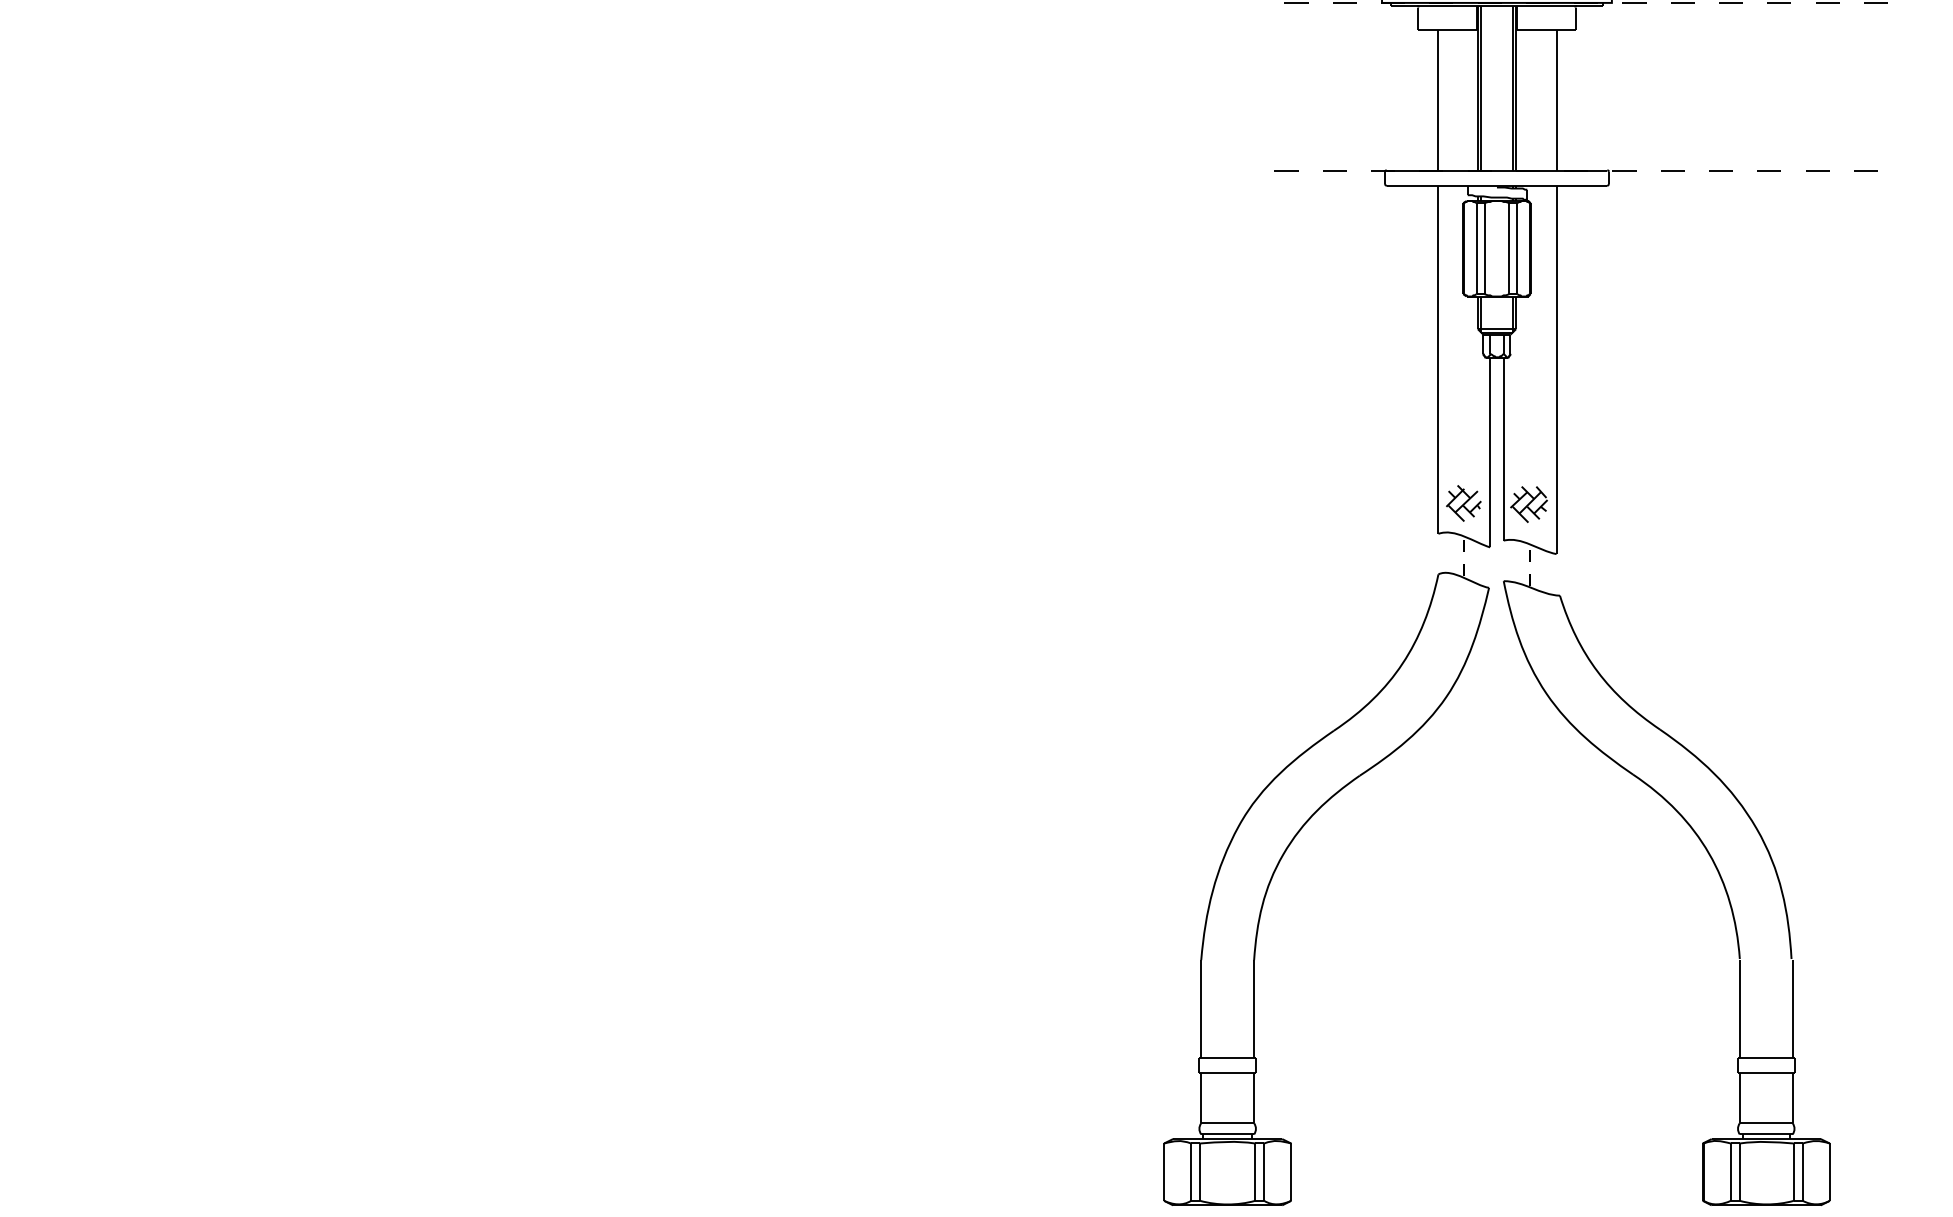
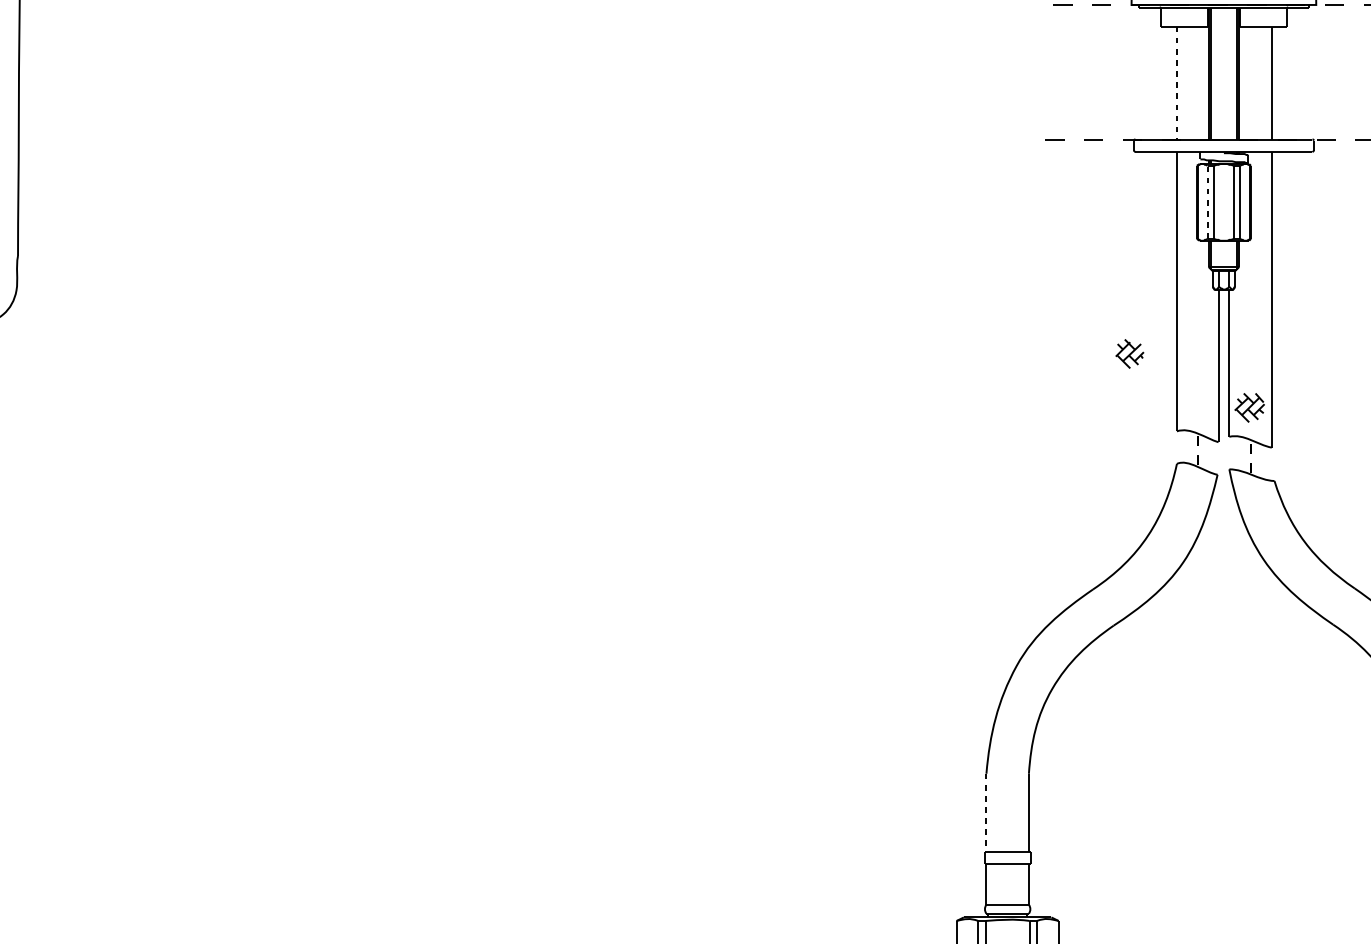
line: (1438, 100) -> (1176, 83), solid -> dashed
line: (1476, 248) -> (1207, 202), solid -> dashed
part: (1463, 503) -> (1129, 353), moved
line: (1201, 1009) -> (986, 813), solid -> dashed

